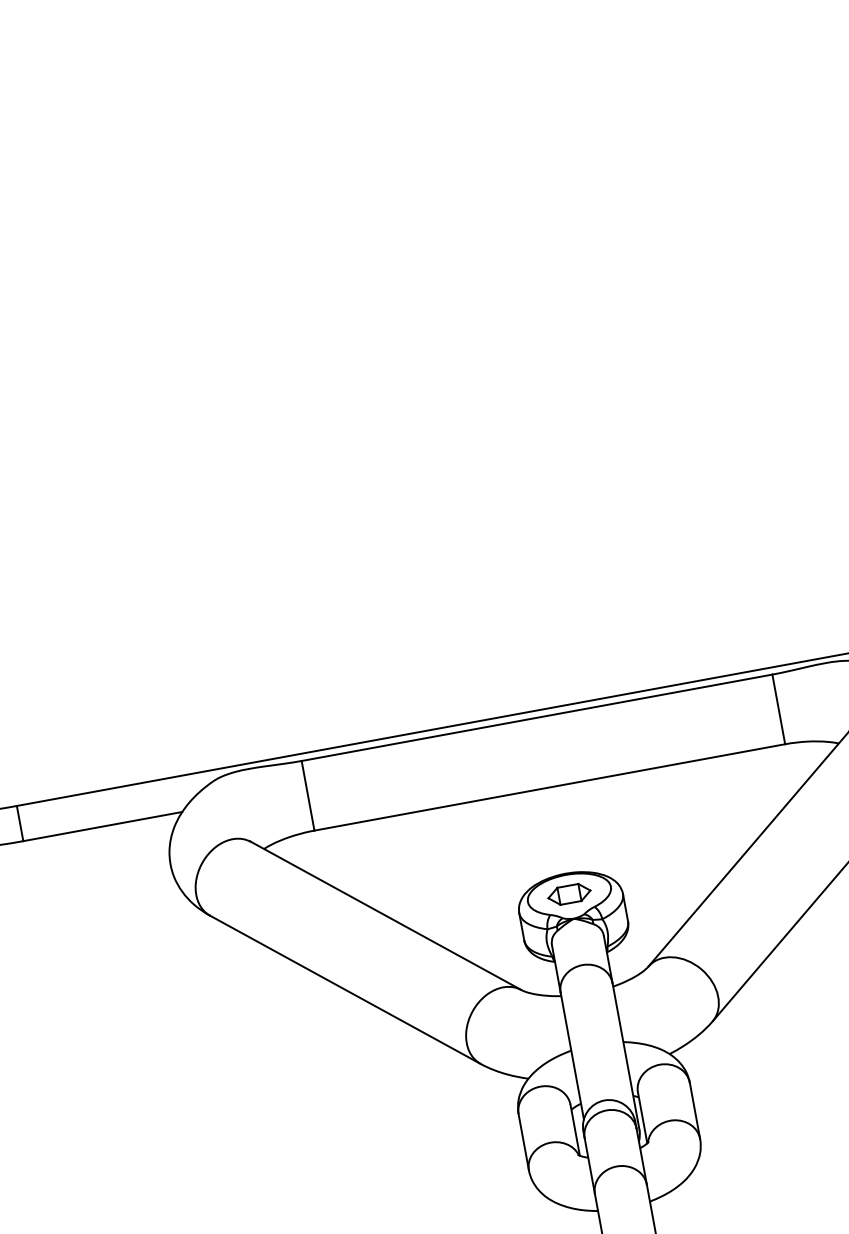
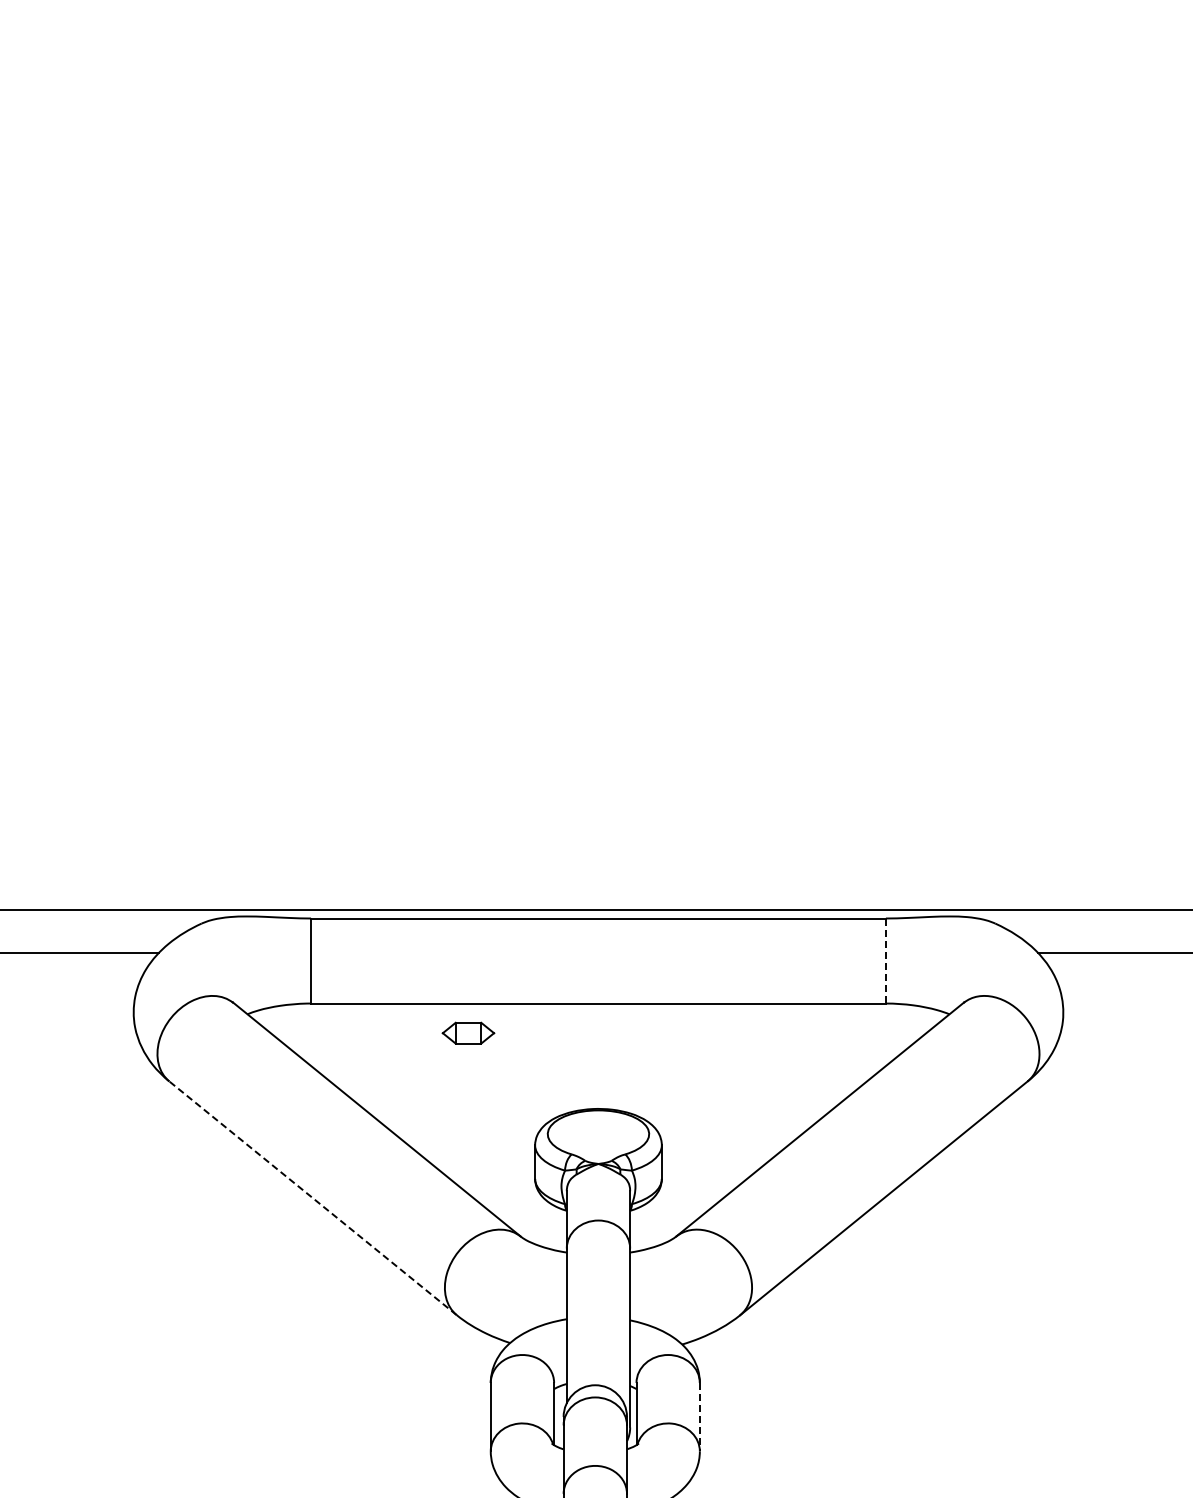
line: (778, 709) -> (885, 961), solid -> dashed
part: (569, 893) -> (468, 1032), moved
line: (344, 990) -> (312, 1198), solid -> dashed
line: (694, 1111) -> (699, 1417), solid -> dashed

